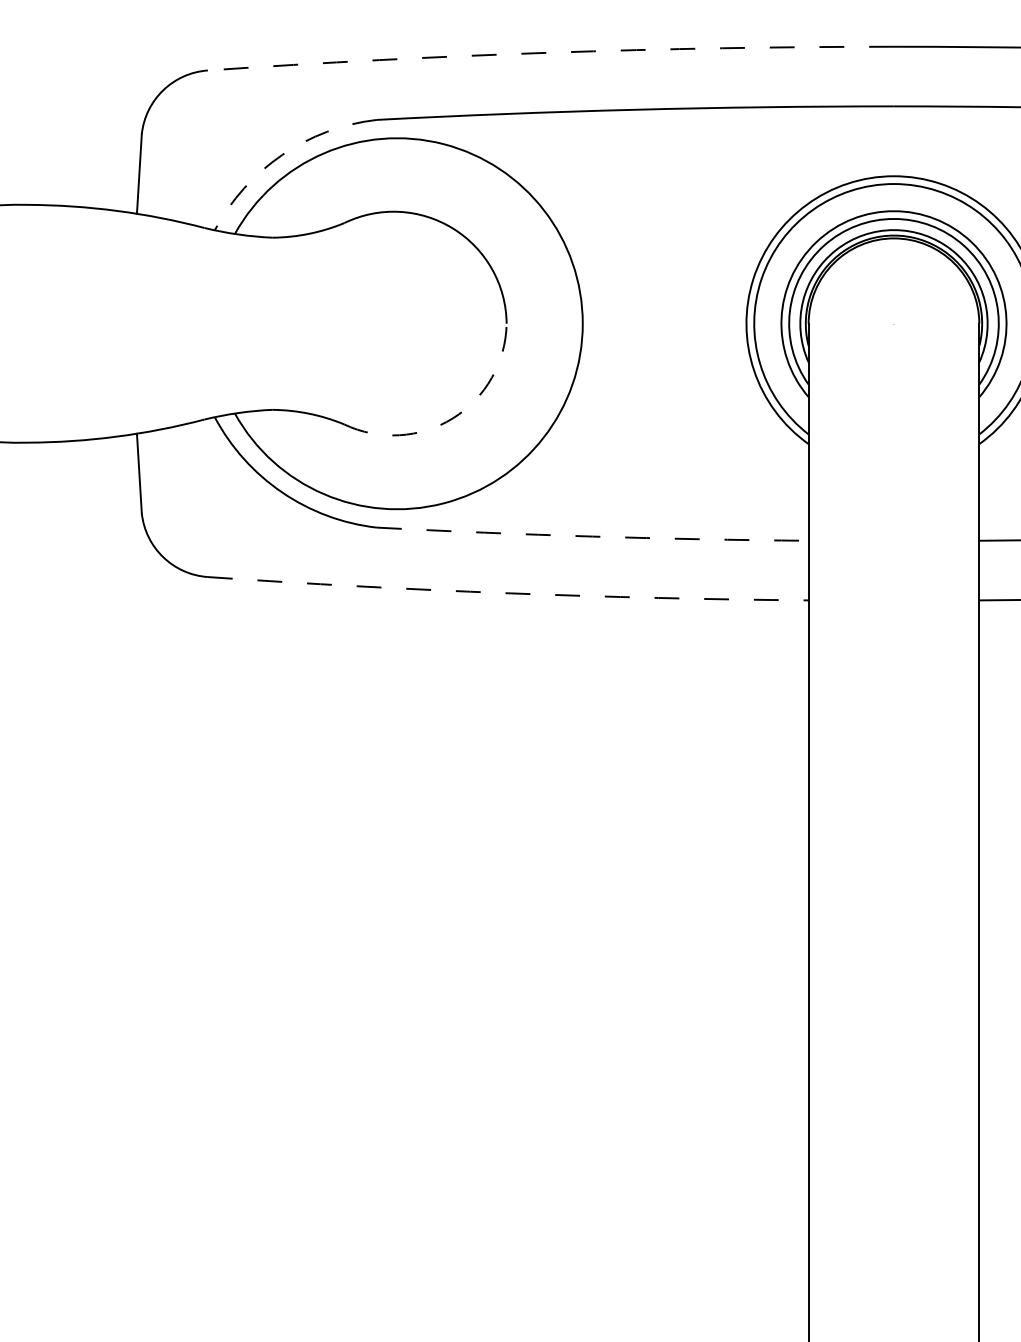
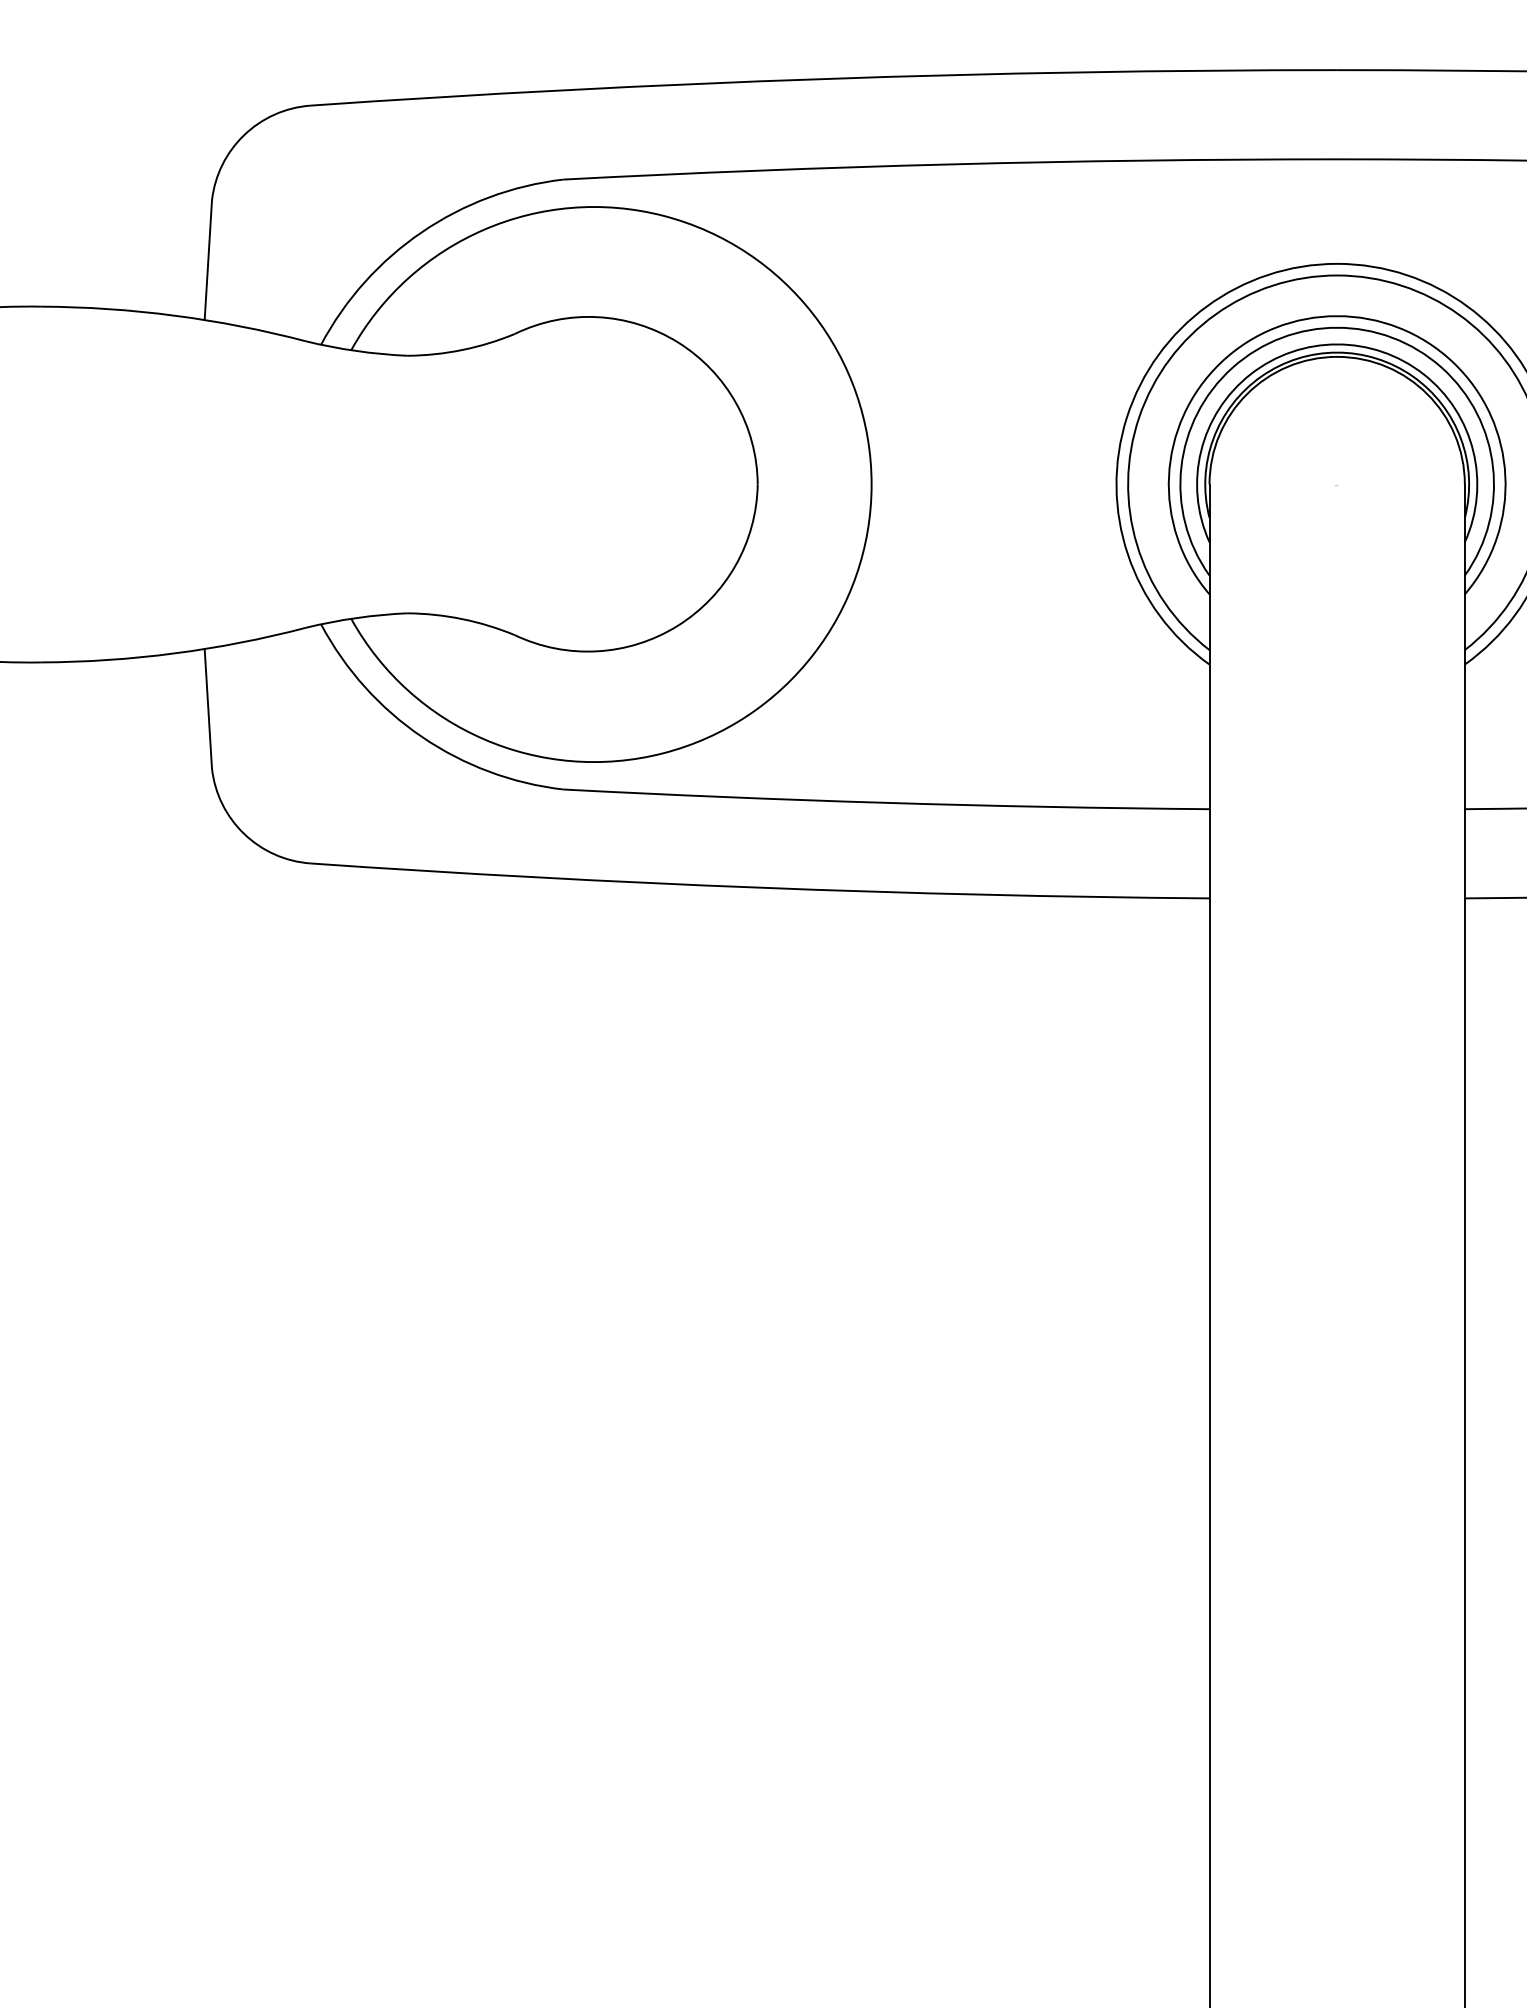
arc: (550, 52) -> (823, 78), dashed -> solid
arc: (282, 155) -> (422, 232), dashed -> solid
arc: (452, 418) -> (676, 626), dashed -> solid
arc: (592, 536) -> (886, 802), dashed -> solid
arc: (508, 593) -> (760, 888), dashed -> solid

